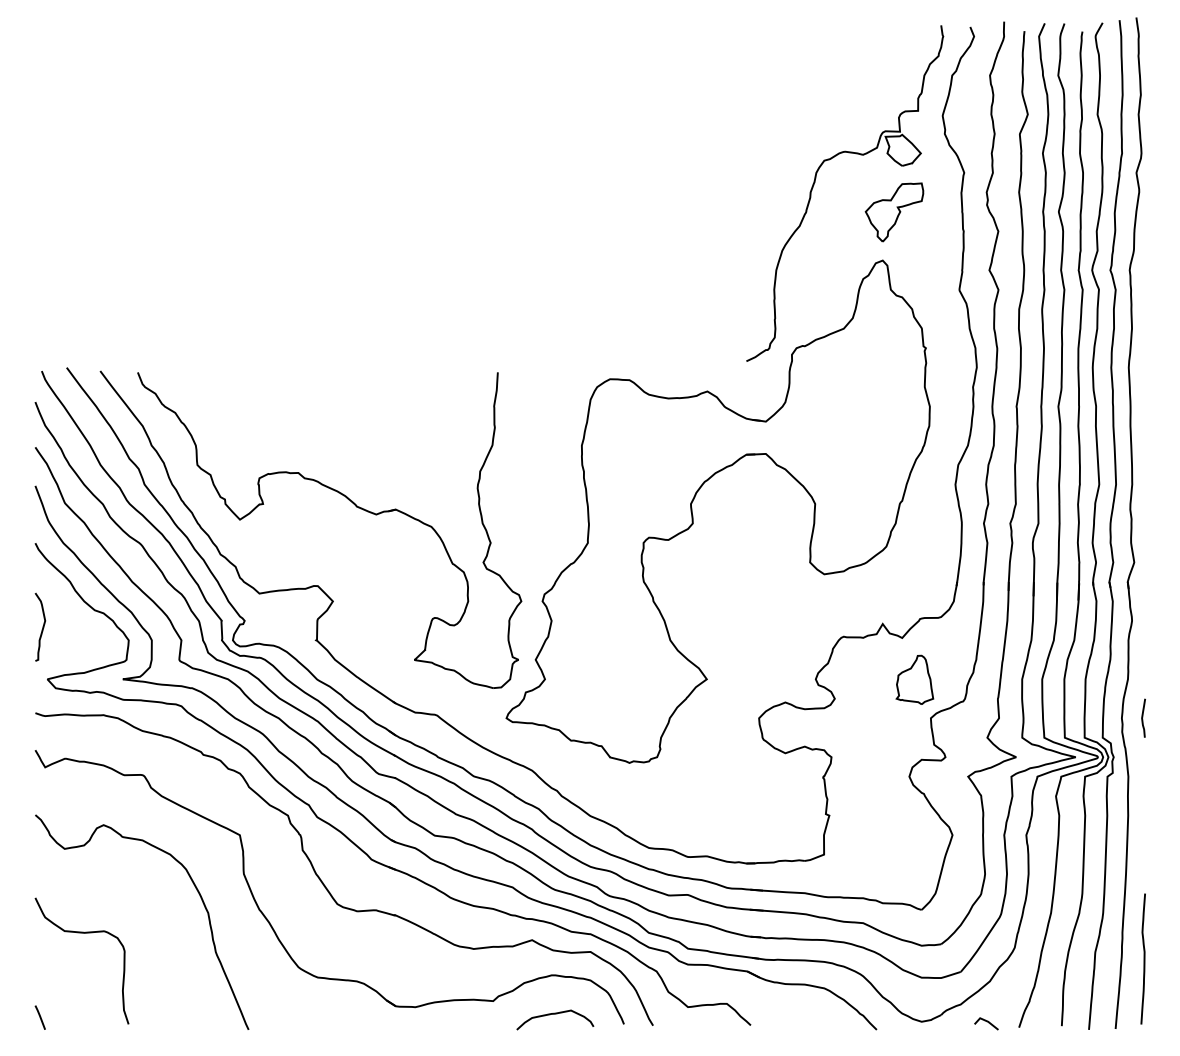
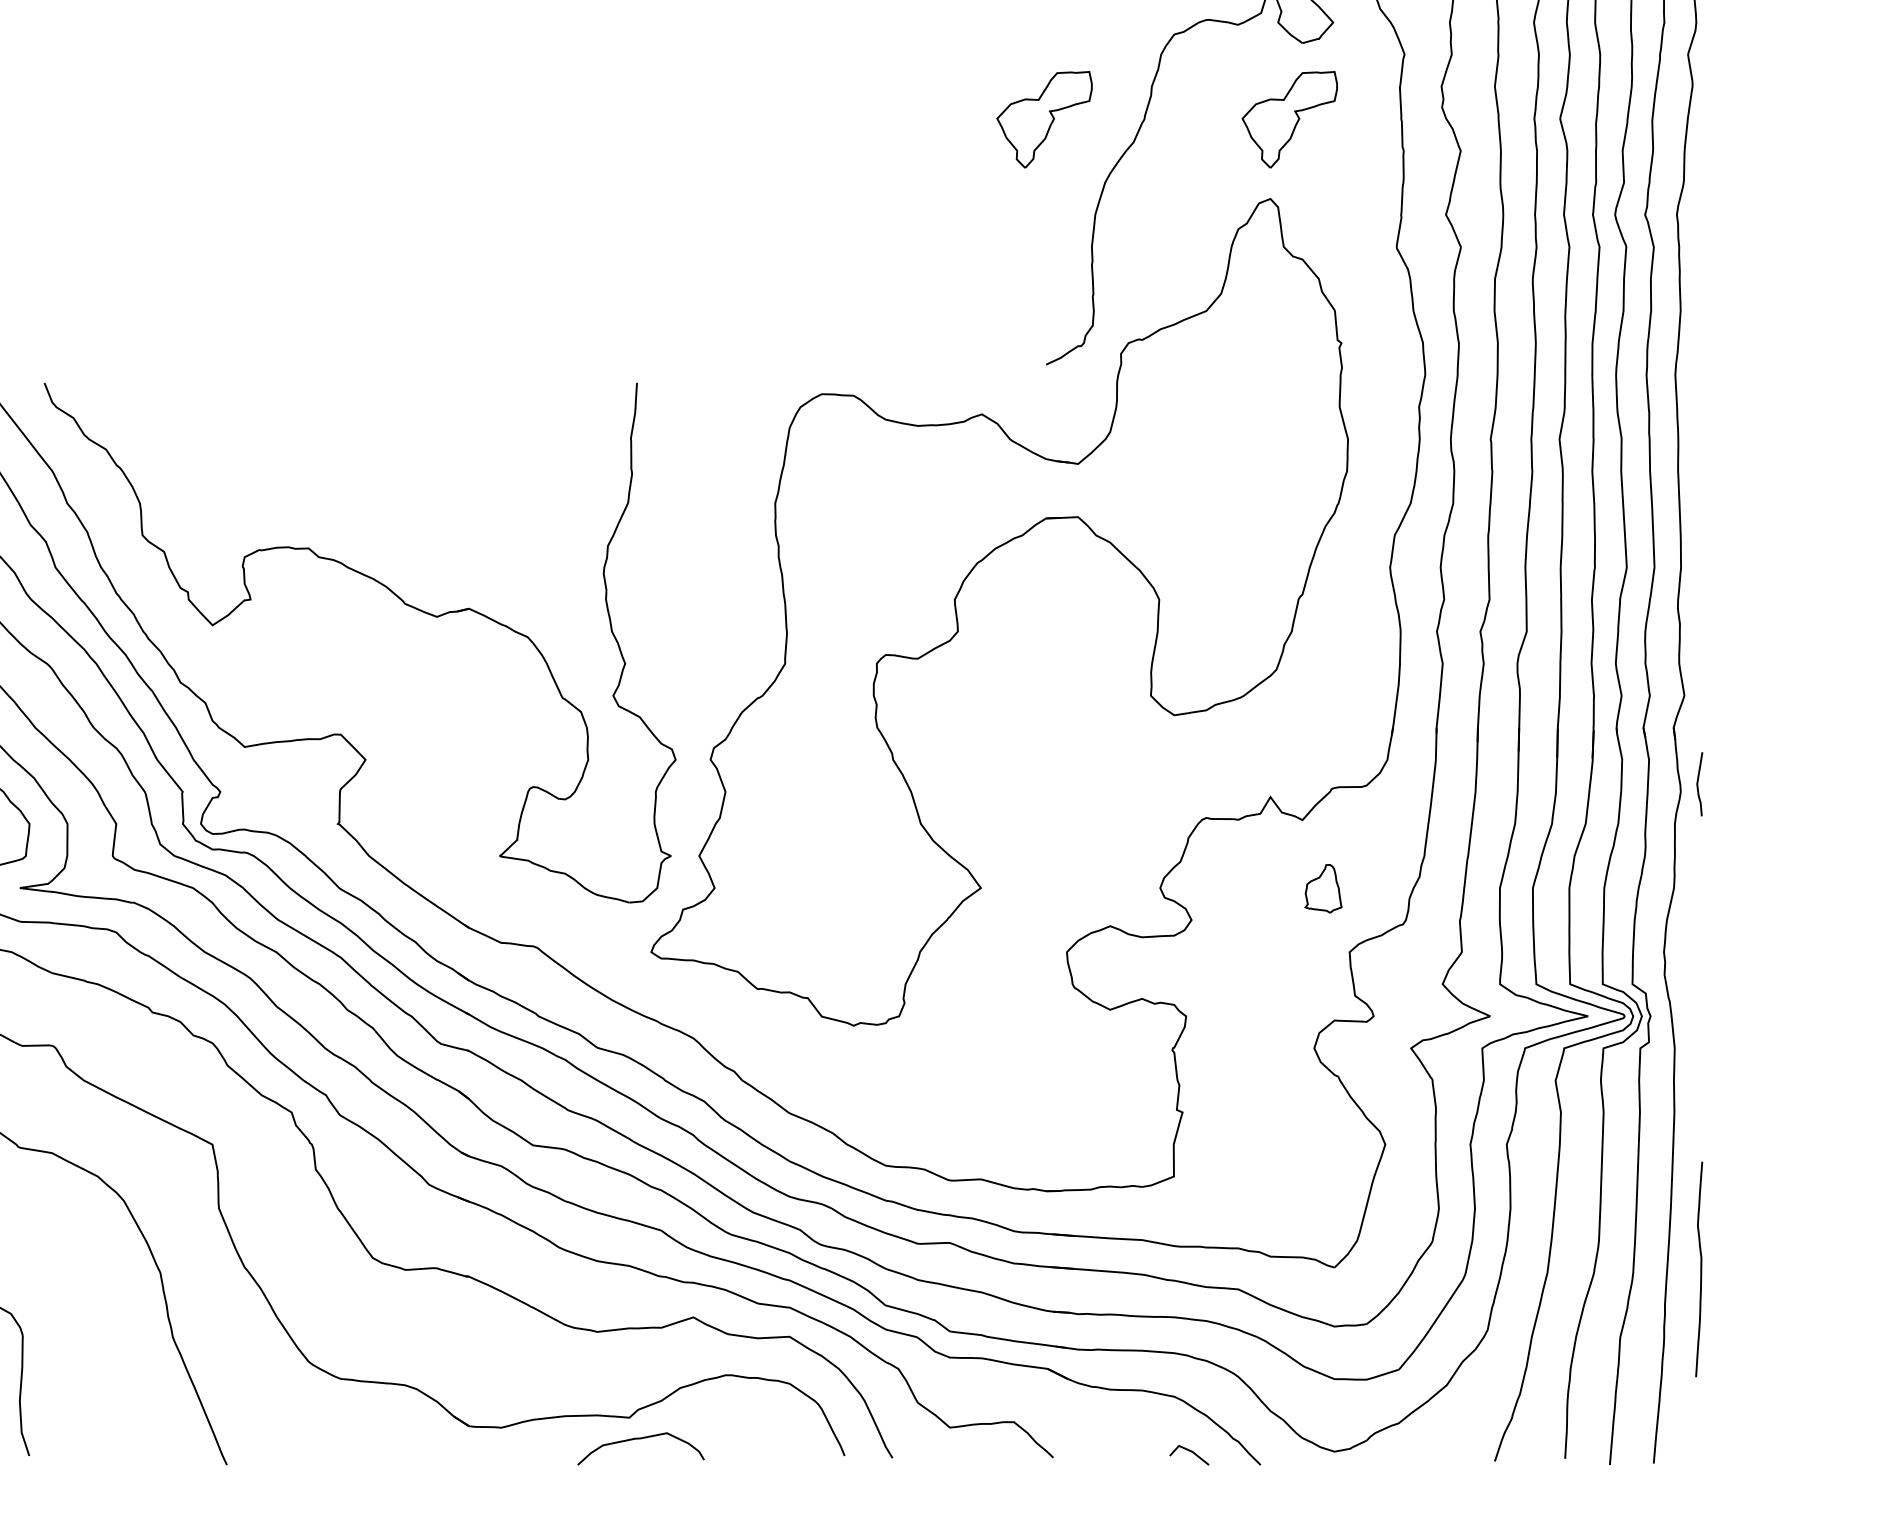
part: (745, 212) -> (1044, 119), added
part: (914, 679) -> (1322, 888), size x0.6
curve: (1143, 717) -> (1699, 783), moved
curve: (1143, 958) -> (1699, 1268), moved
curve: (555, 1014) -> (641, 1439), moved
line: (987, 1022) -> (1191, 1452), moved

